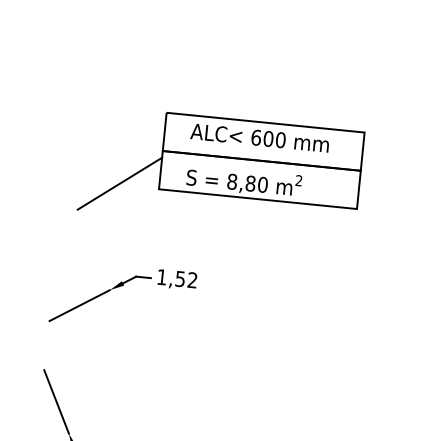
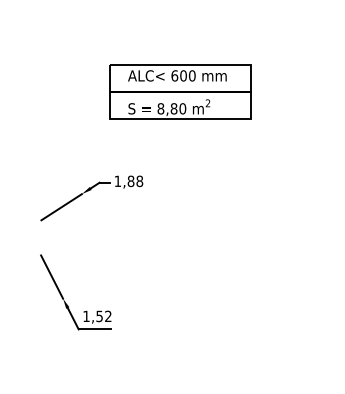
line: (120, 182) -> (81, 117), removed
text: (186, 279) -> (135, 181), 1,52 -> 1,88

